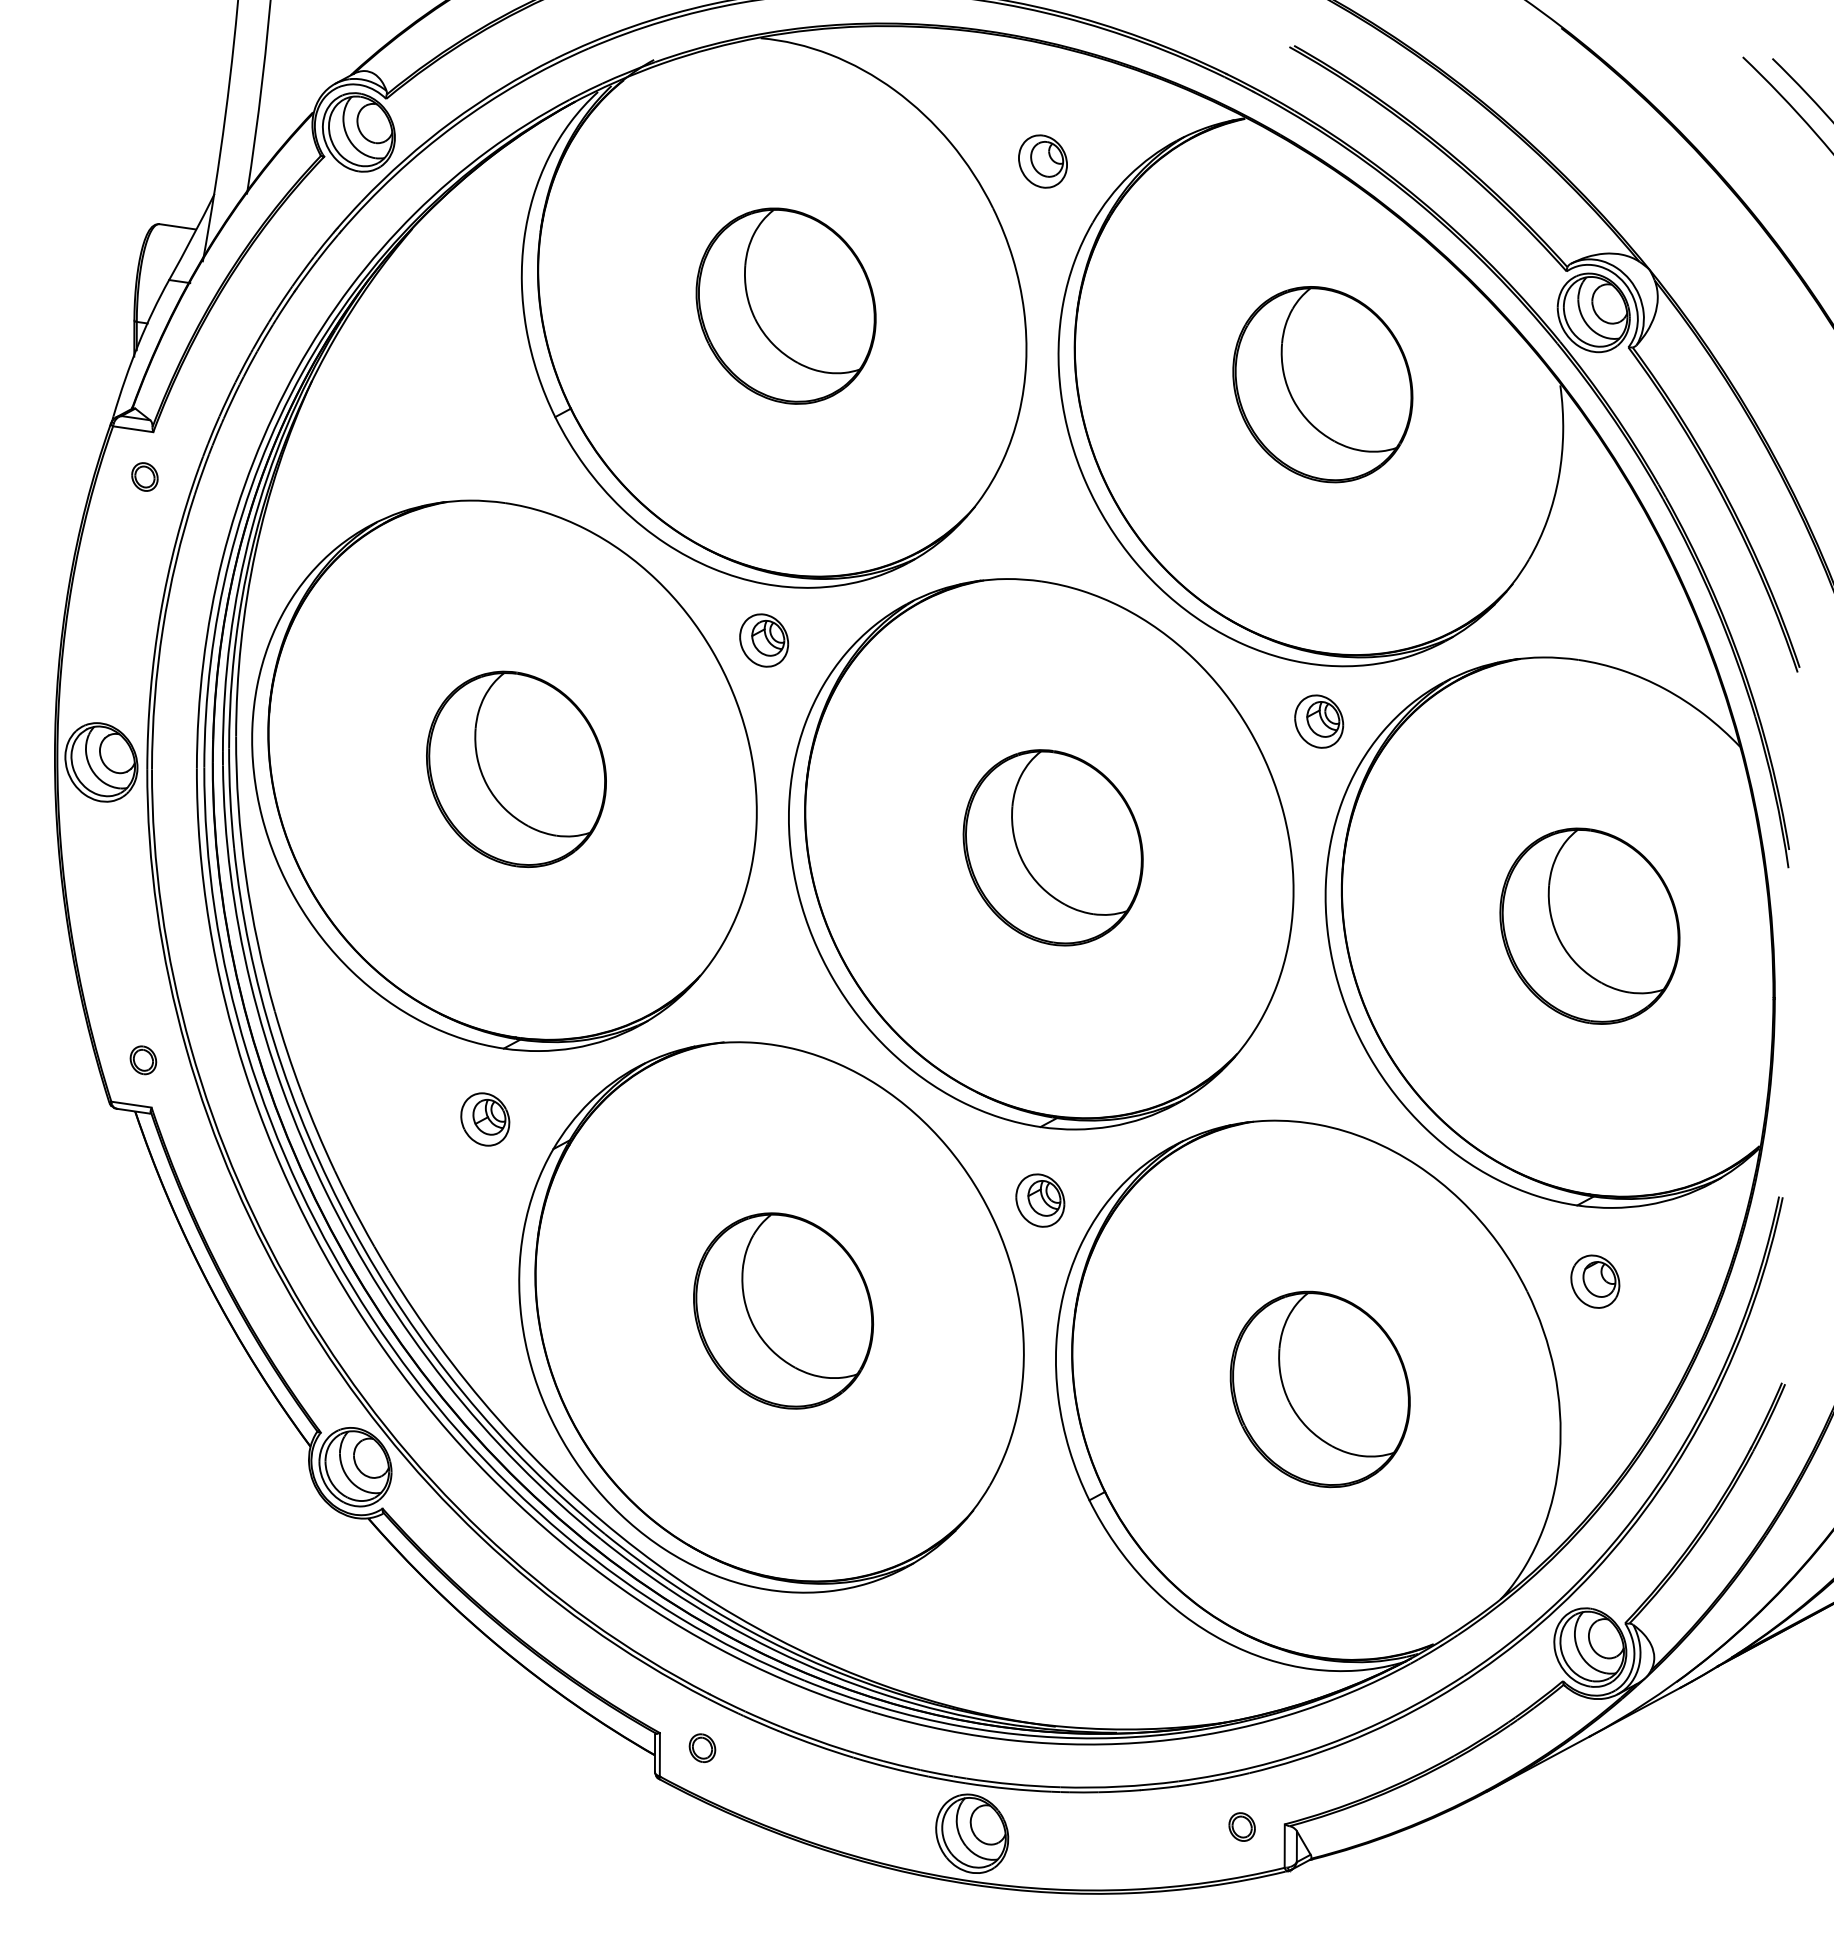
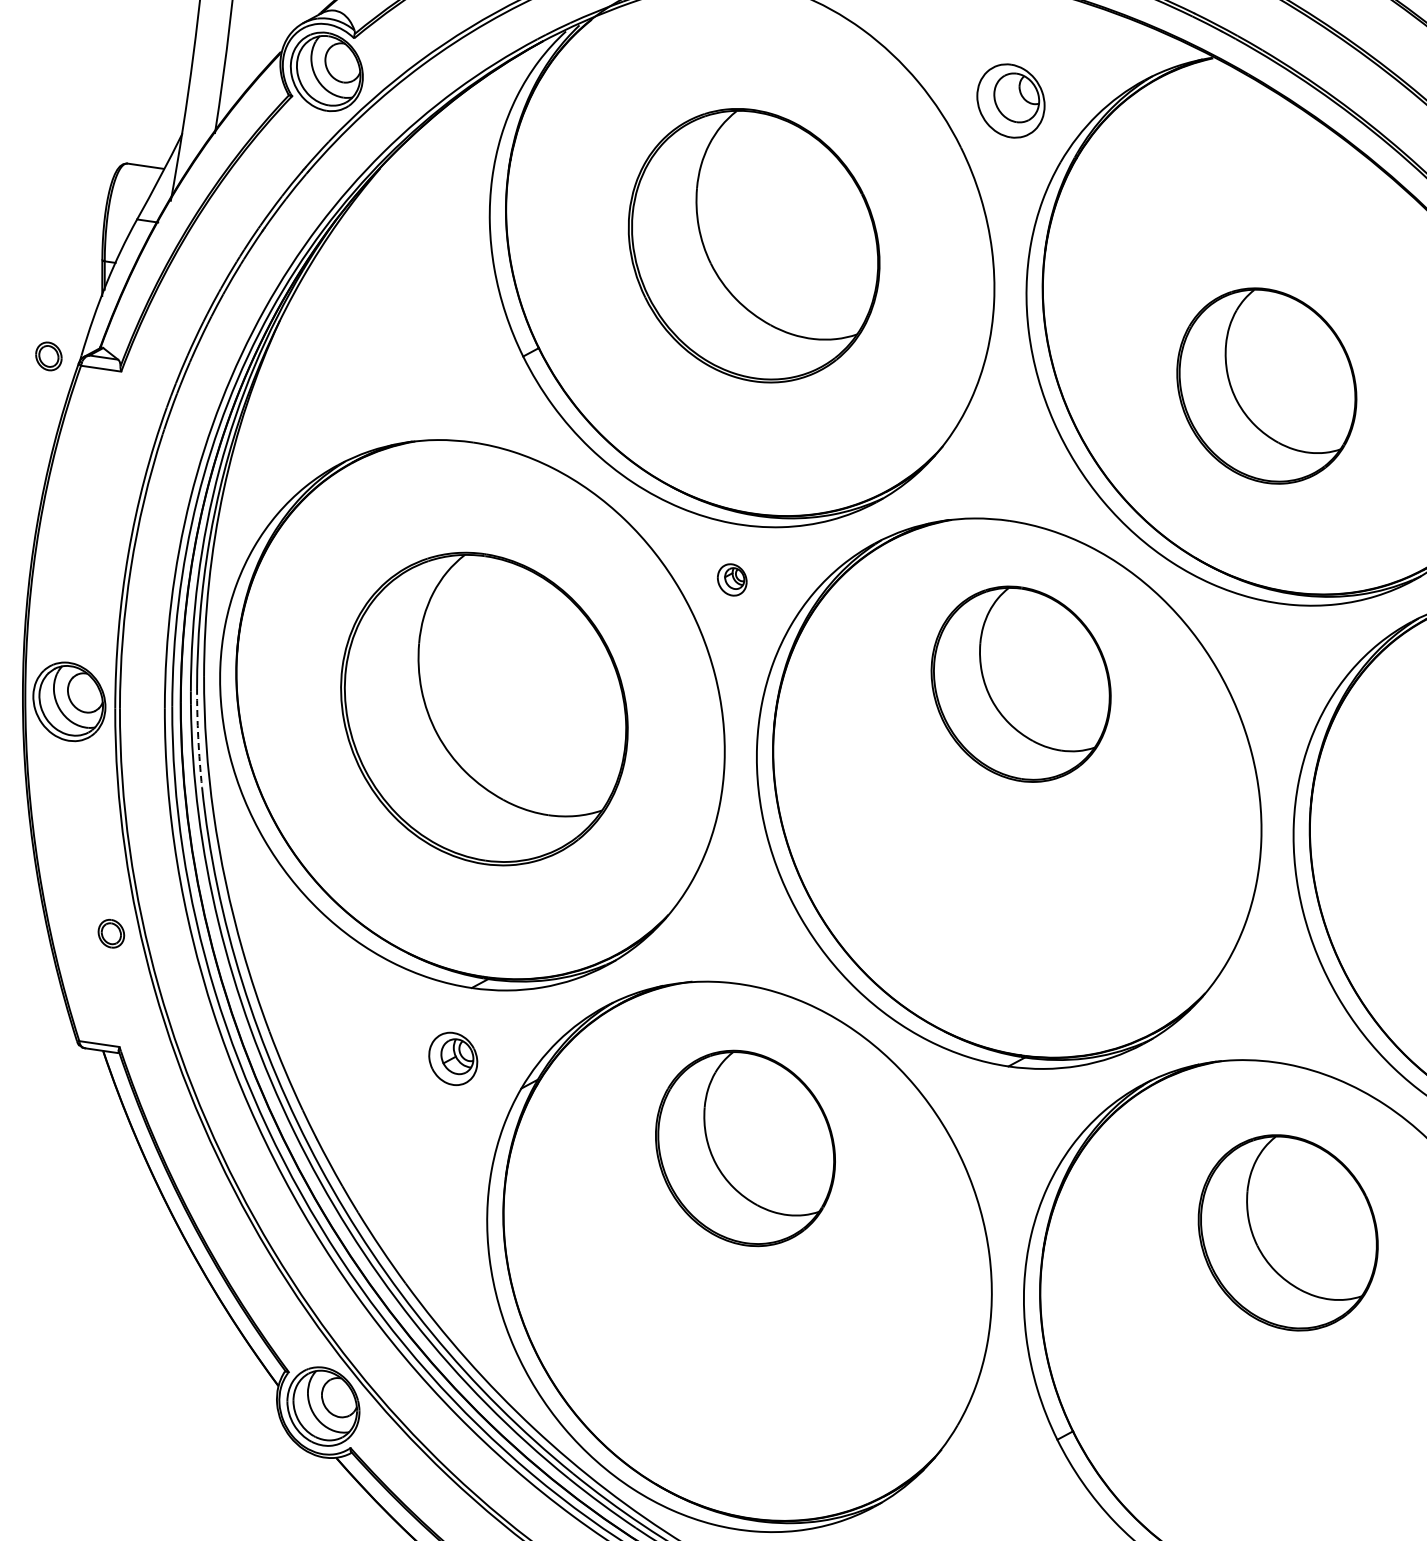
part: (1042, 161) -> (1010, 100), size x1.4
part: (785, 305) -> (753, 244), size x1.4
part: (1322, 384) -> (1266, 385), moved
part: (144, 476) -> (48, 355), moved
part: (764, 640) -> (732, 579), size x0.6
part: (1319, 721) -> (1287, 660), removed
part: (516, 768) -> (484, 707), size x1.6
arc: (230, 798) -> (198, 737), solid -> dashed
part: (1052, 847) -> (1020, 683), moved
part: (143, 1060) -> (111, 933), moved
part: (1040, 1200) -> (1008, 1139), removed
part: (783, 1310) -> (745, 1147), moved
part: (1319, 1389) -> (1287, 1232), moved

